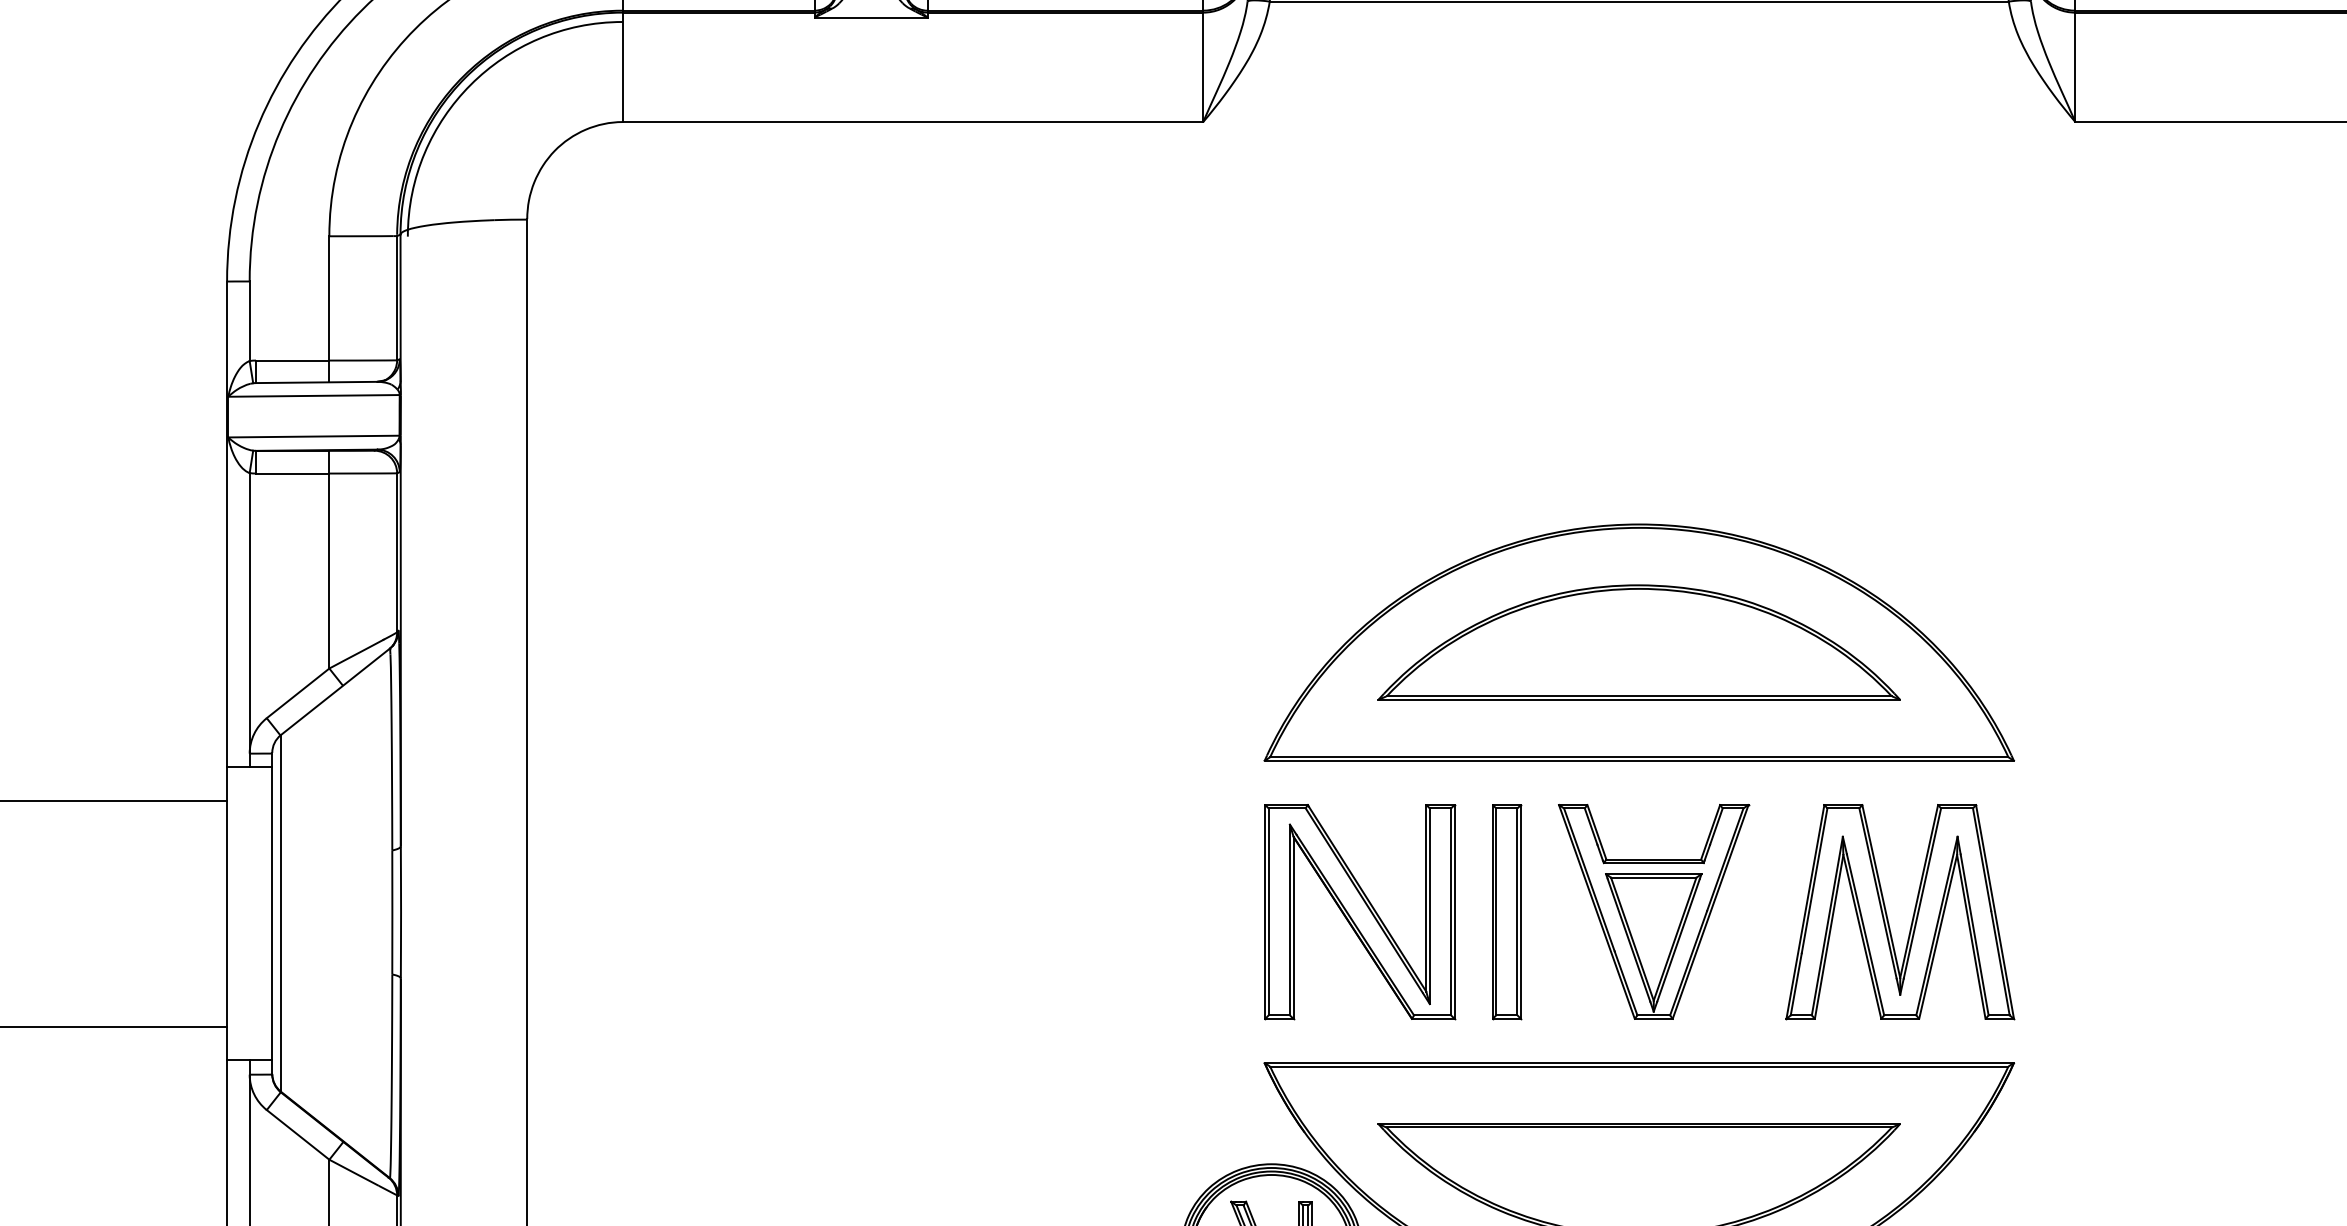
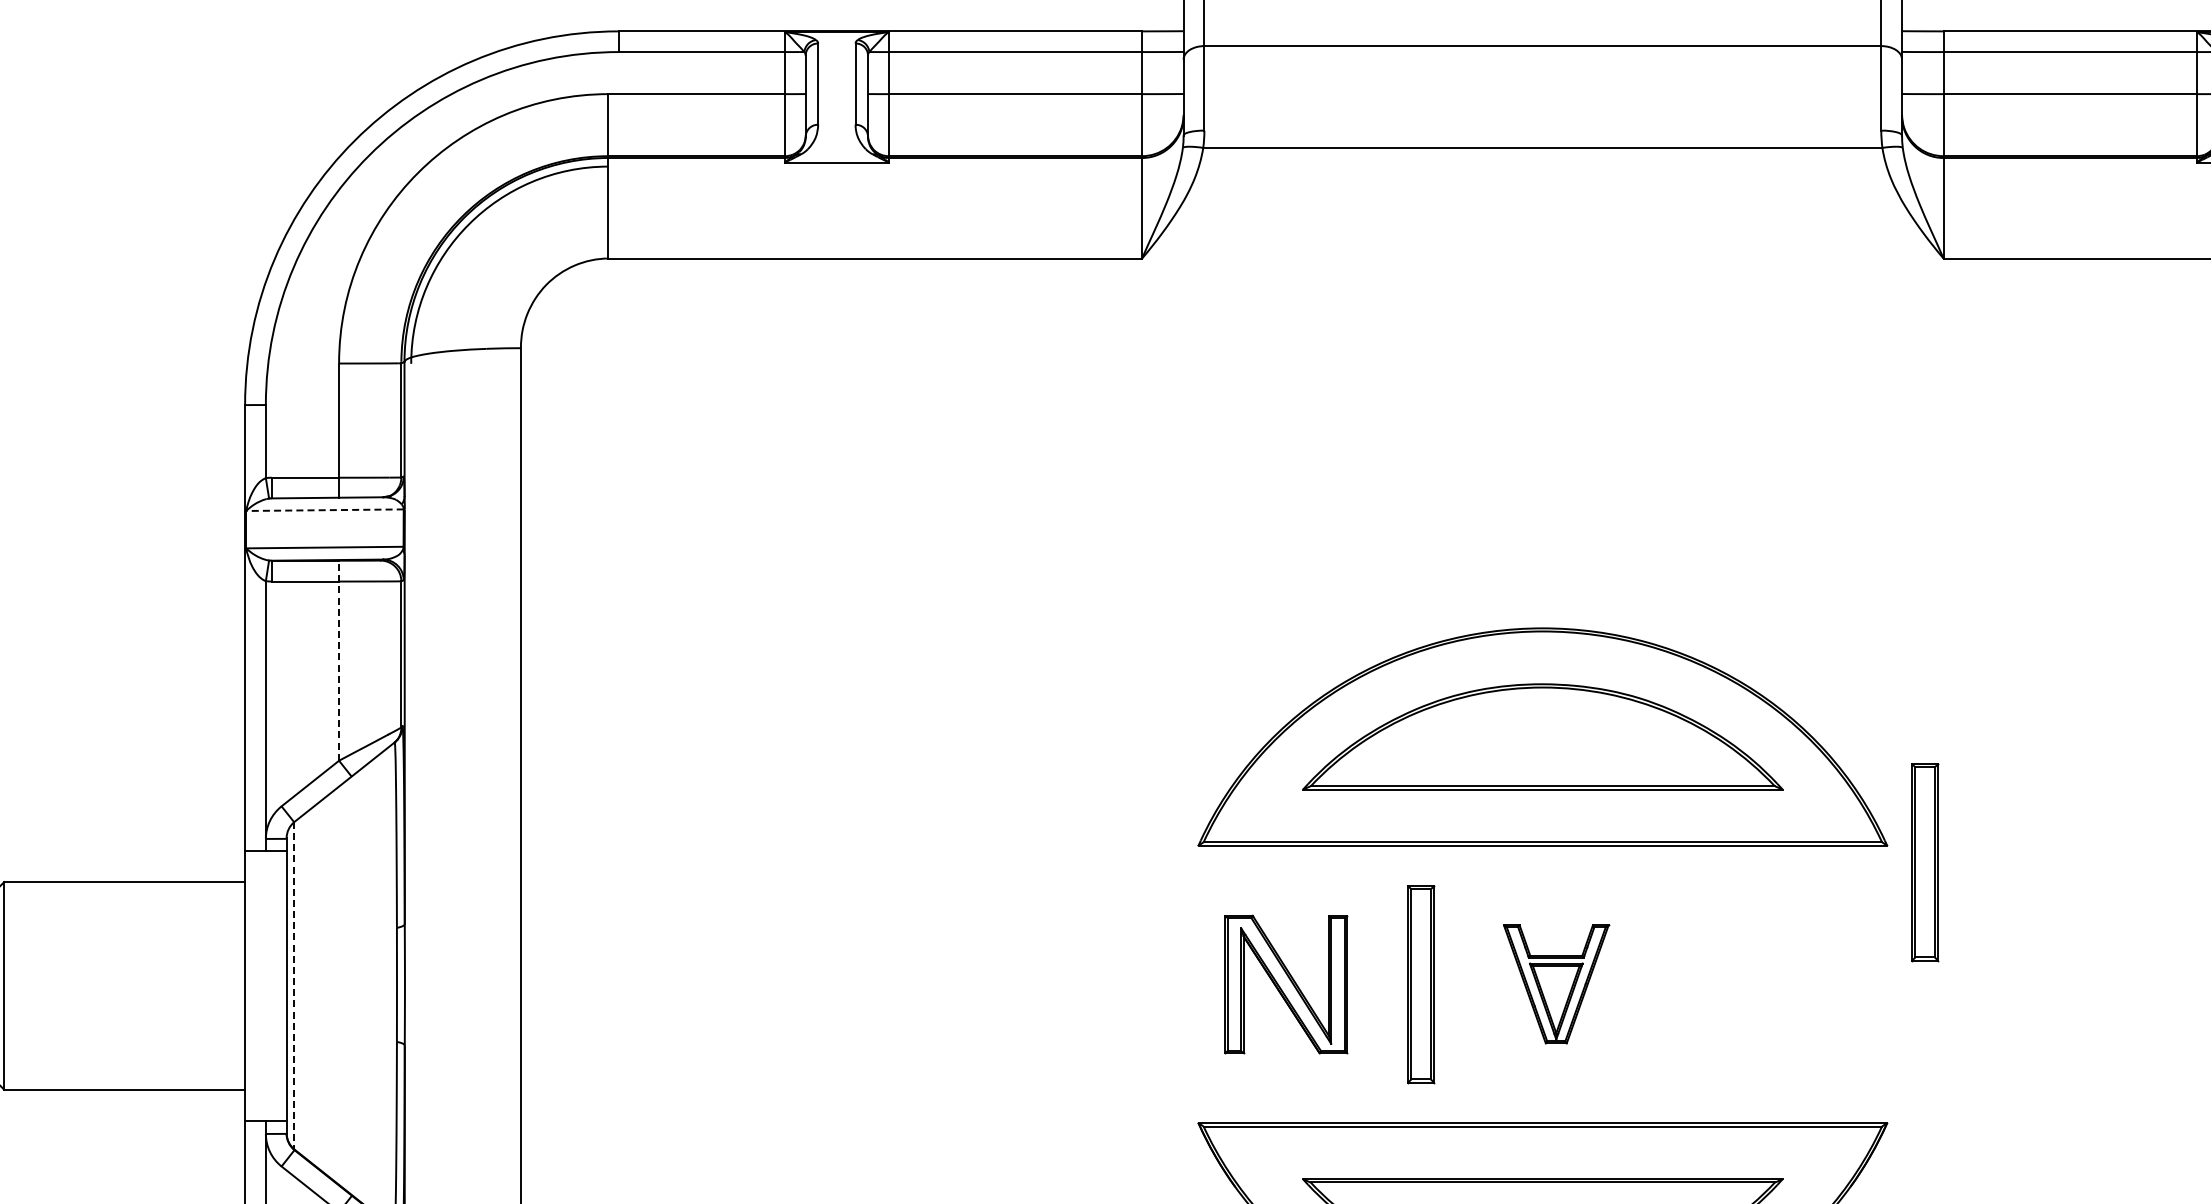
line: (314, 396) -> (325, 510), solid -> dashed
line: (329, 559) -> (339, 660), solid -> dashed
part: (2055, 779) -> (1925, 862), added
part: (1360, 912) -> (1286, 984), size x0.7
part: (1654, 912) -> (1556, 984), size x0.6
line: (280, 914) -> (294, 986), solid -> dashed
part: (1888, 916) -> (1771, 988), removed

